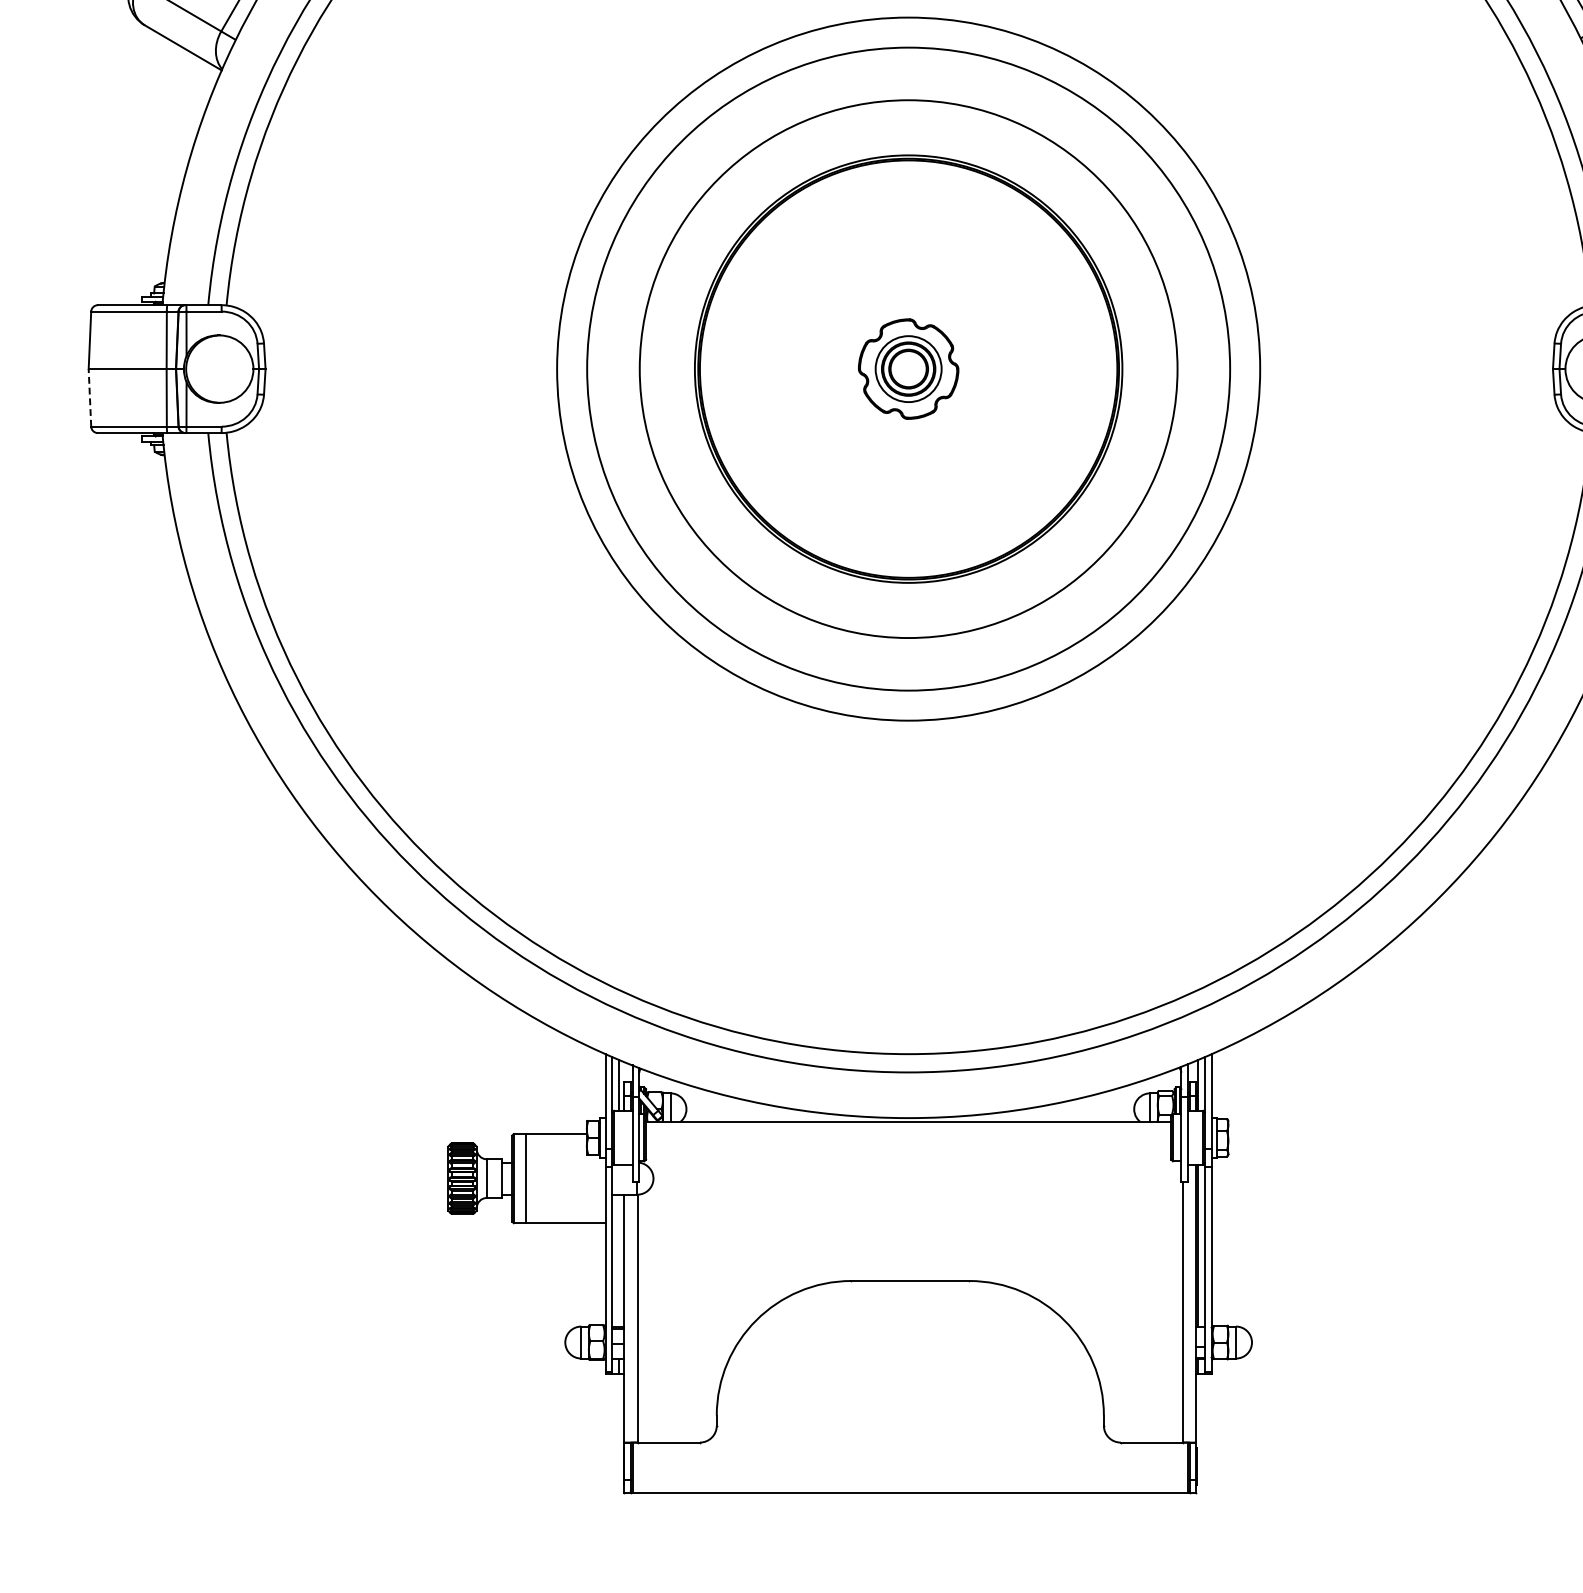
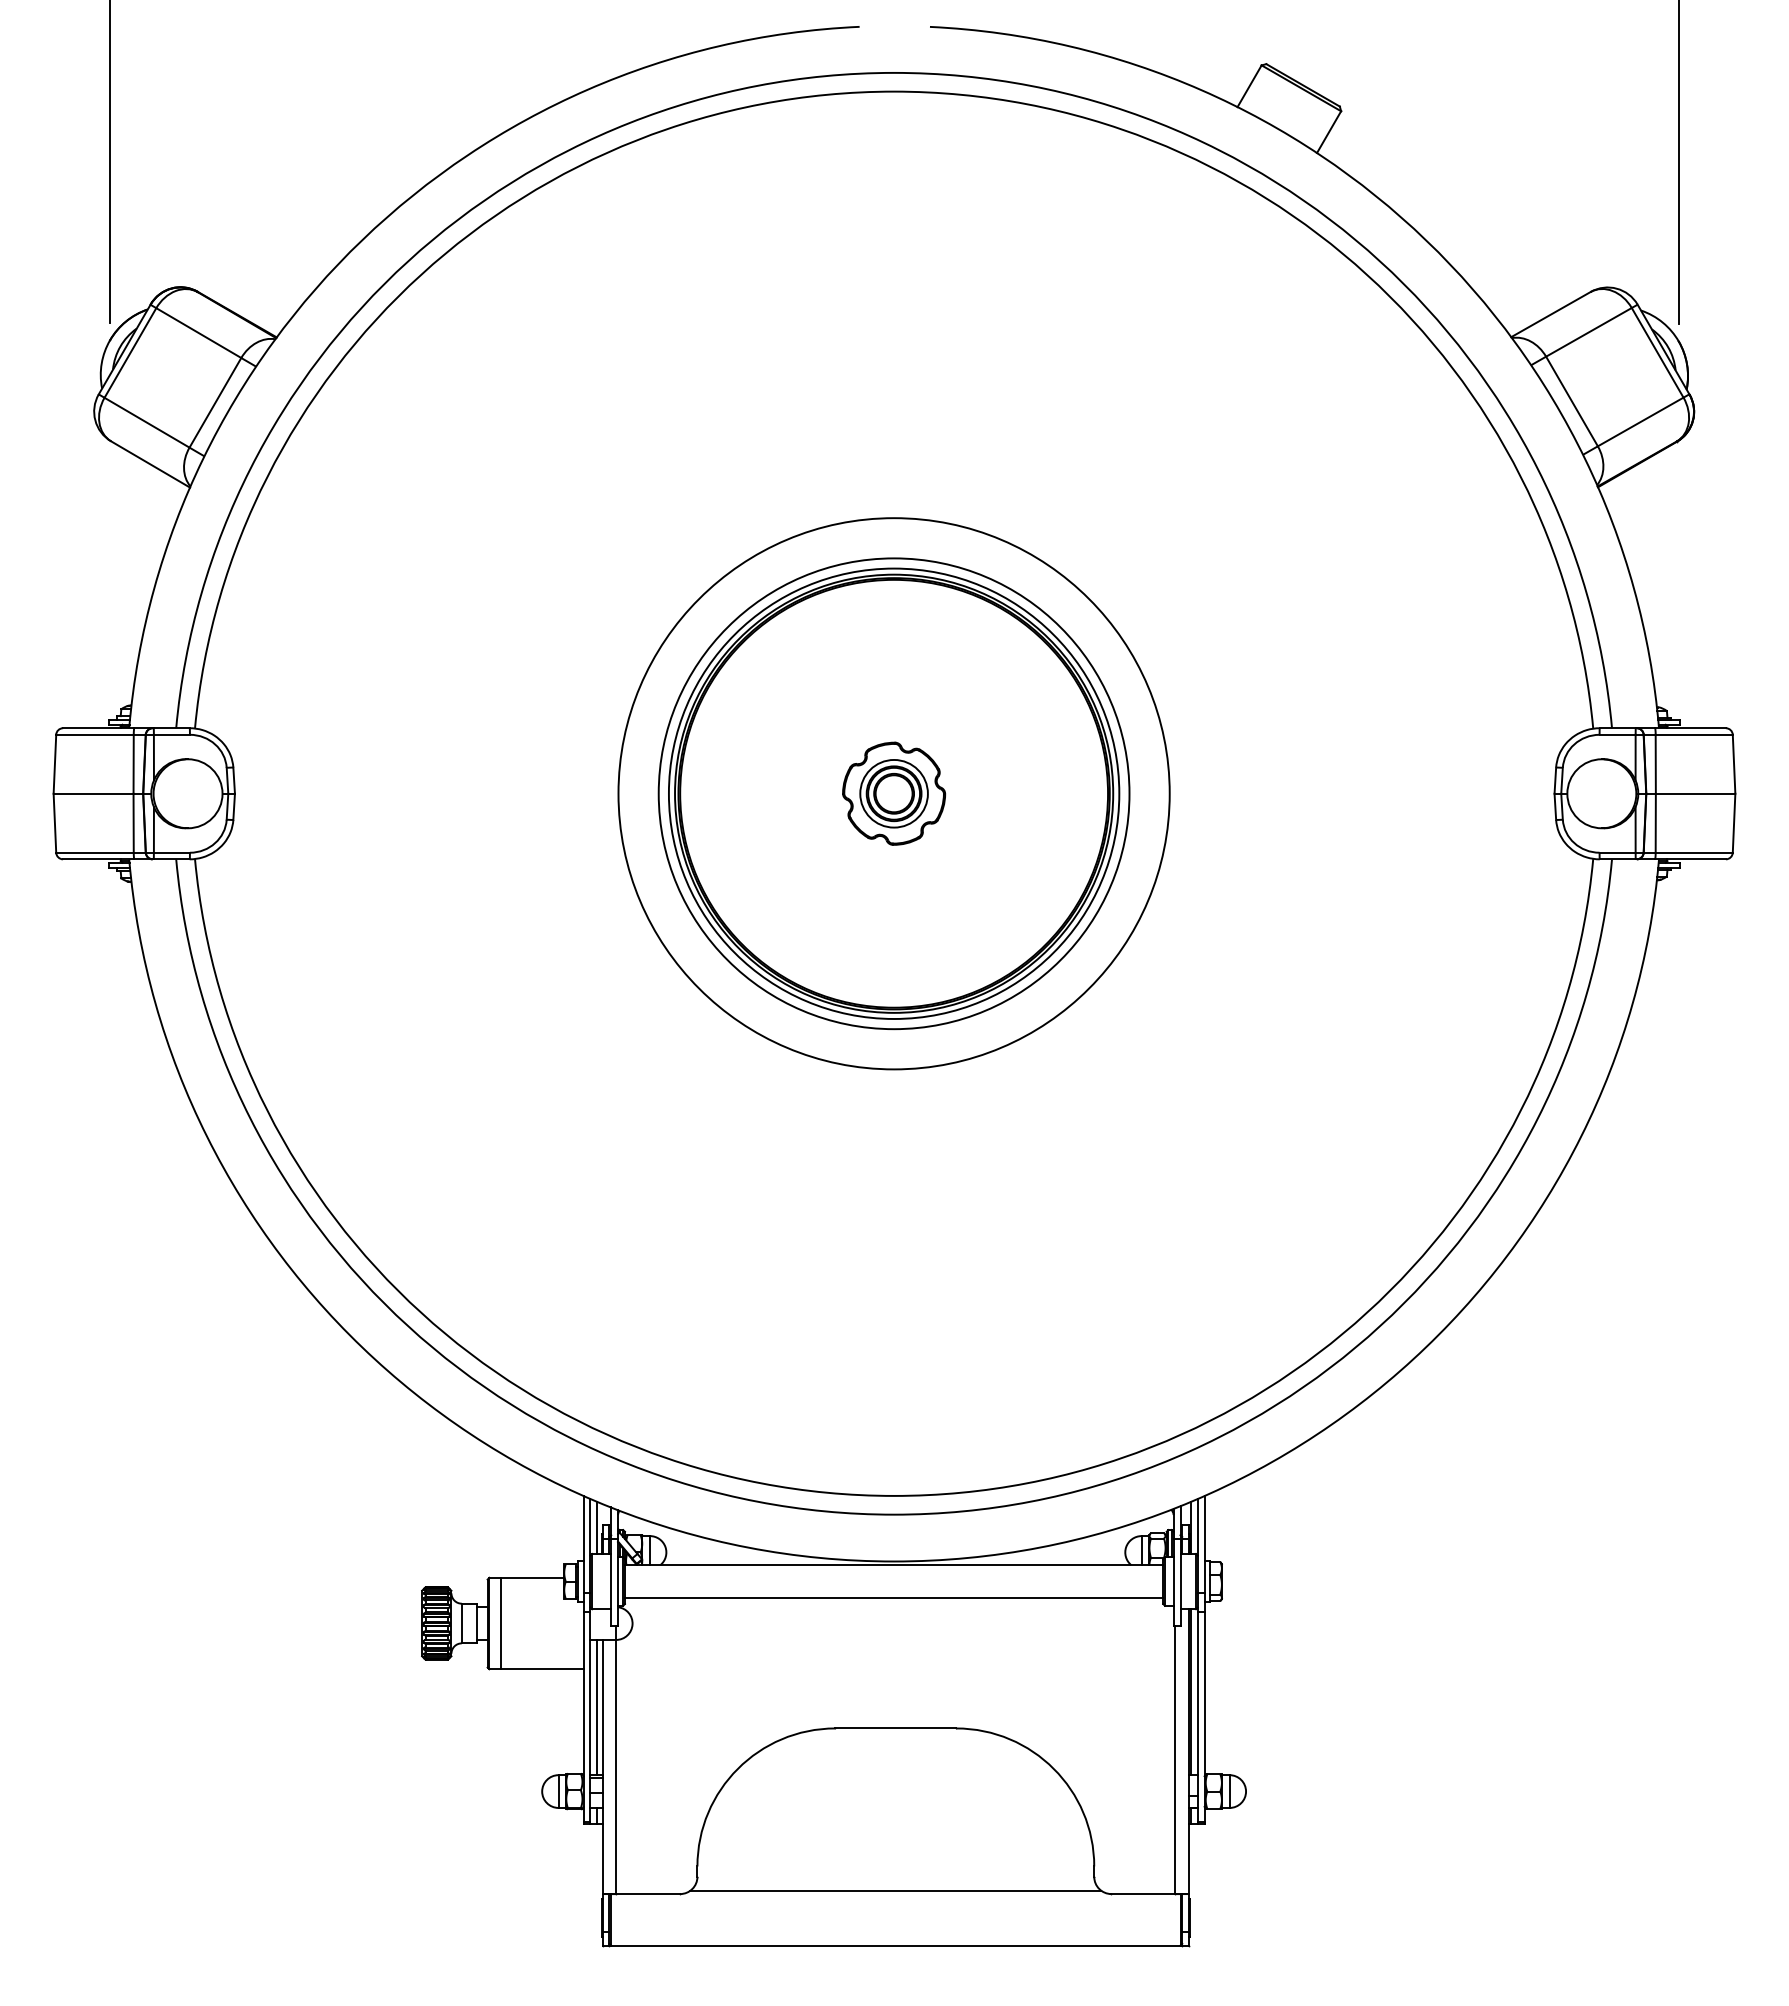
circle: (908, 368) -> (893, 793), size x0.62
circle: (908, 368) -> (893, 793), size x0.71
line: (89, 398) -> (54, 823), dashed -> solid
line: (908, 1154) -> (893, 1598), added
line: (619, 1260) -> (597, 1707), added
line: (910, 1439) -> (895, 1890), added

